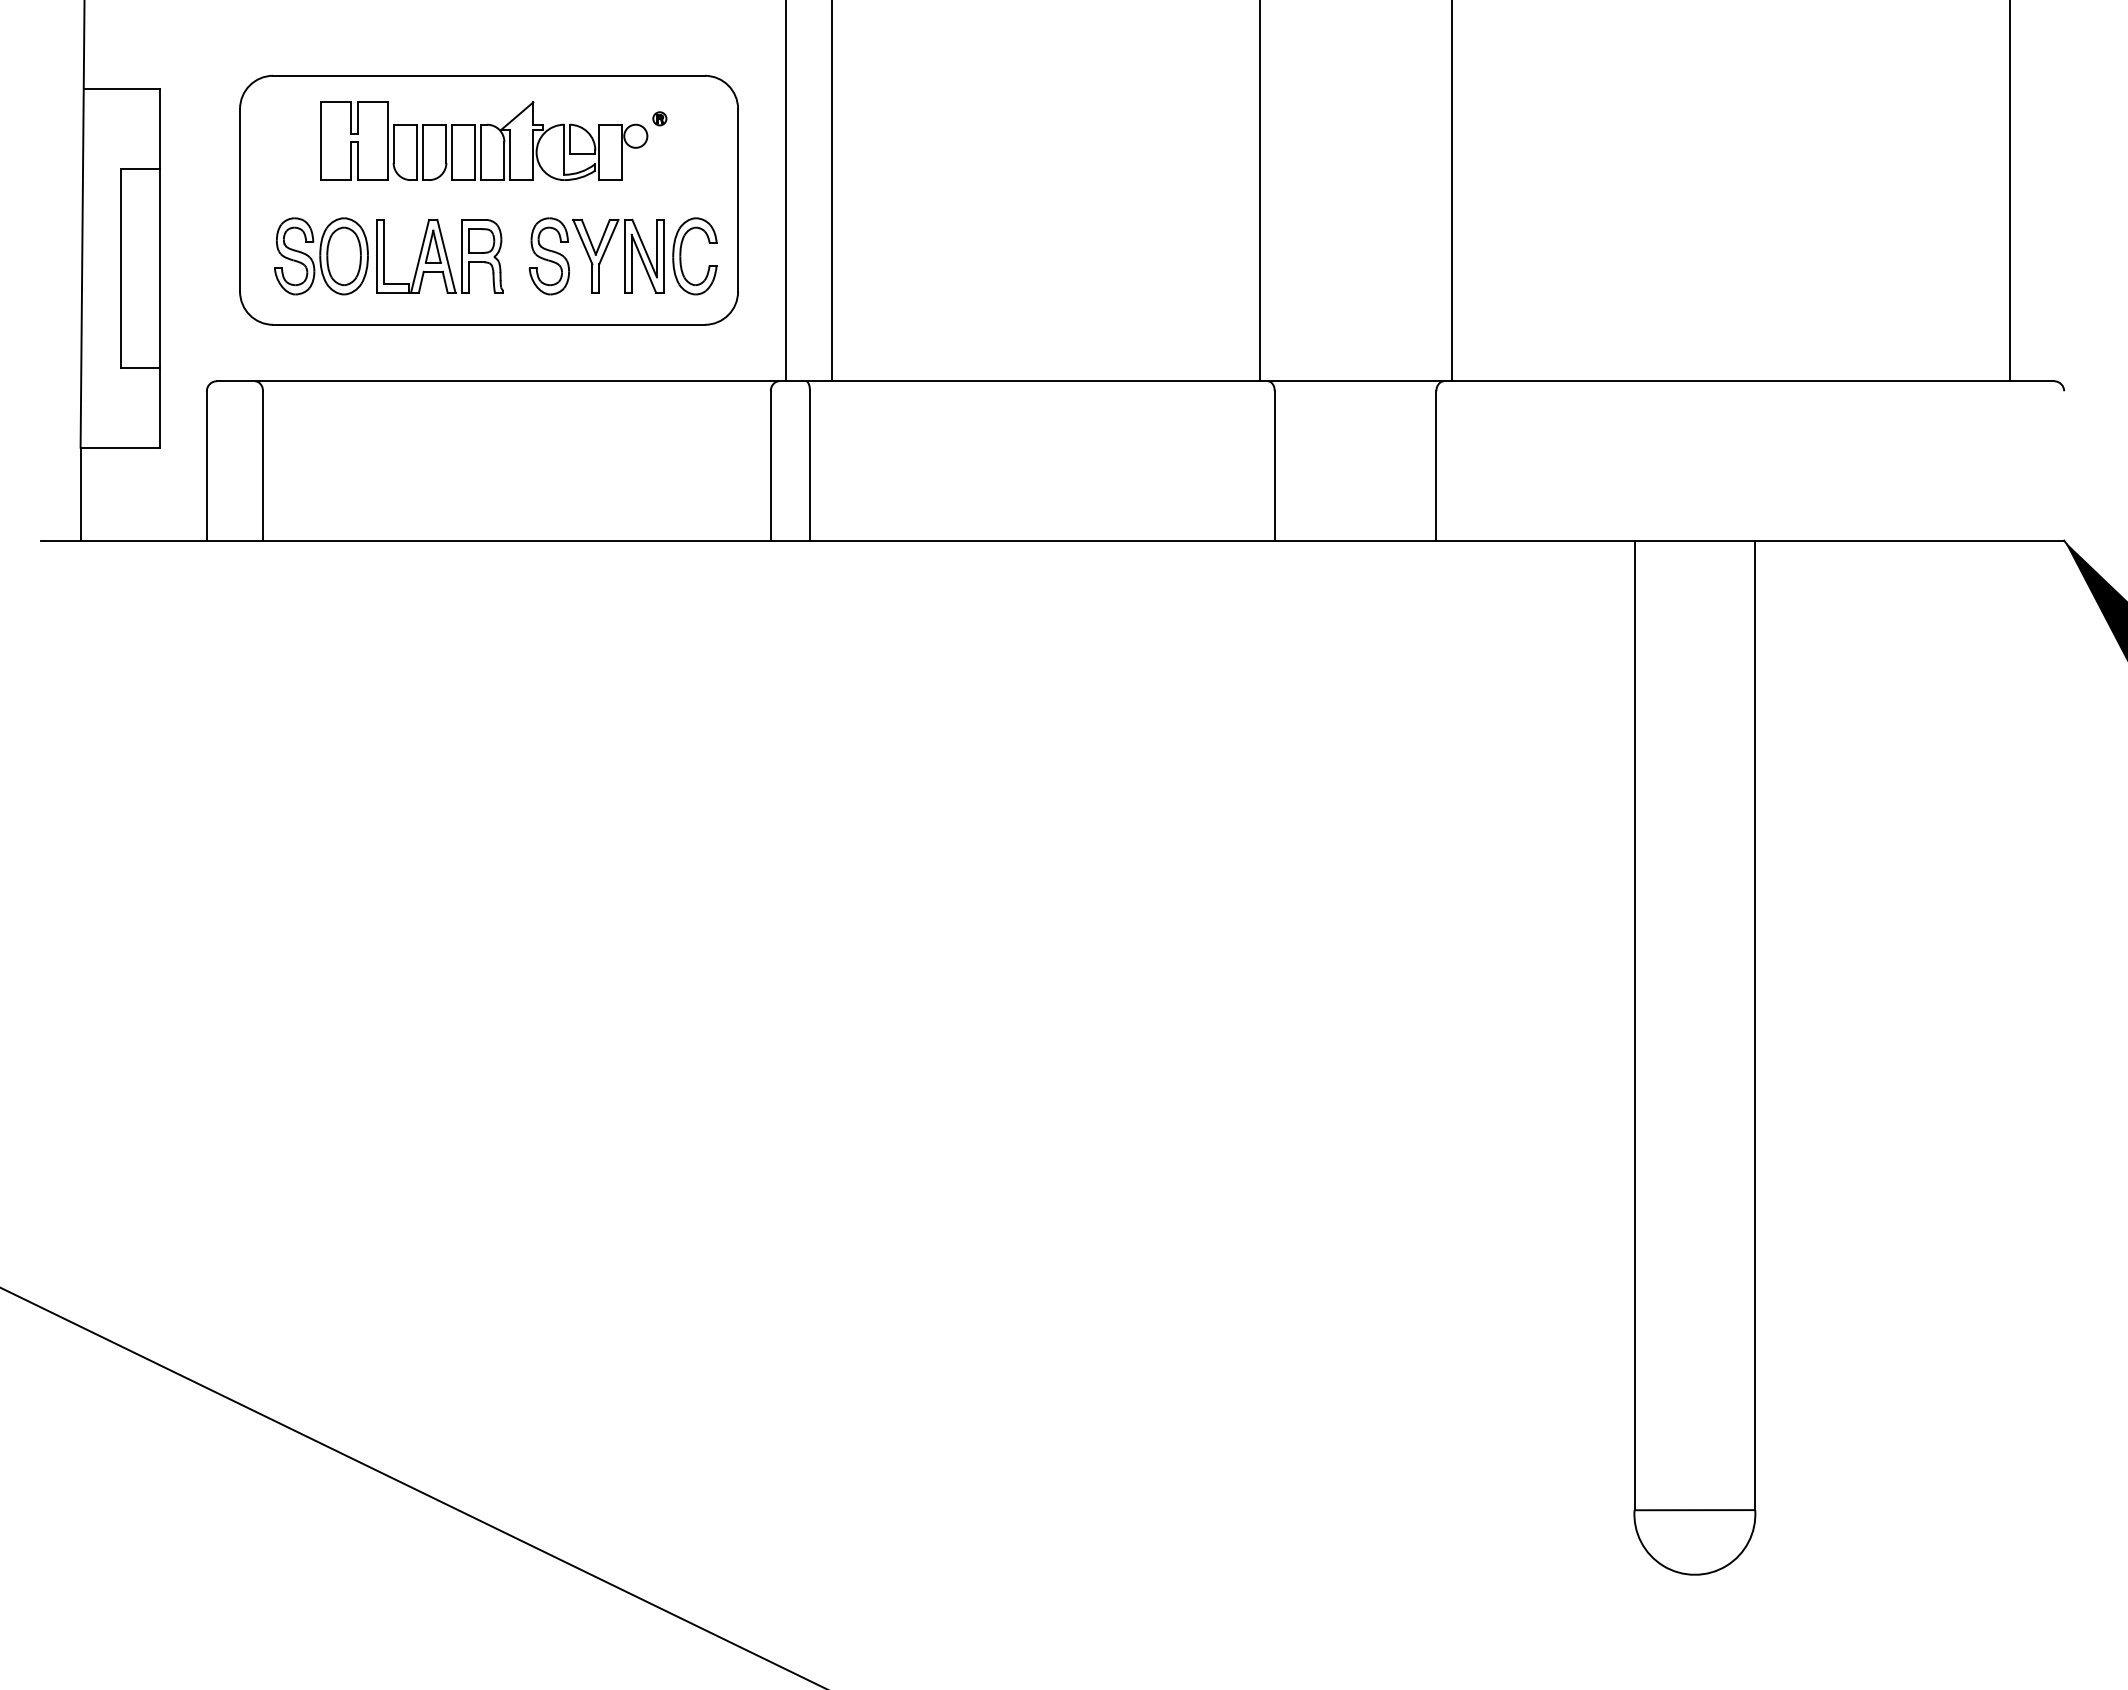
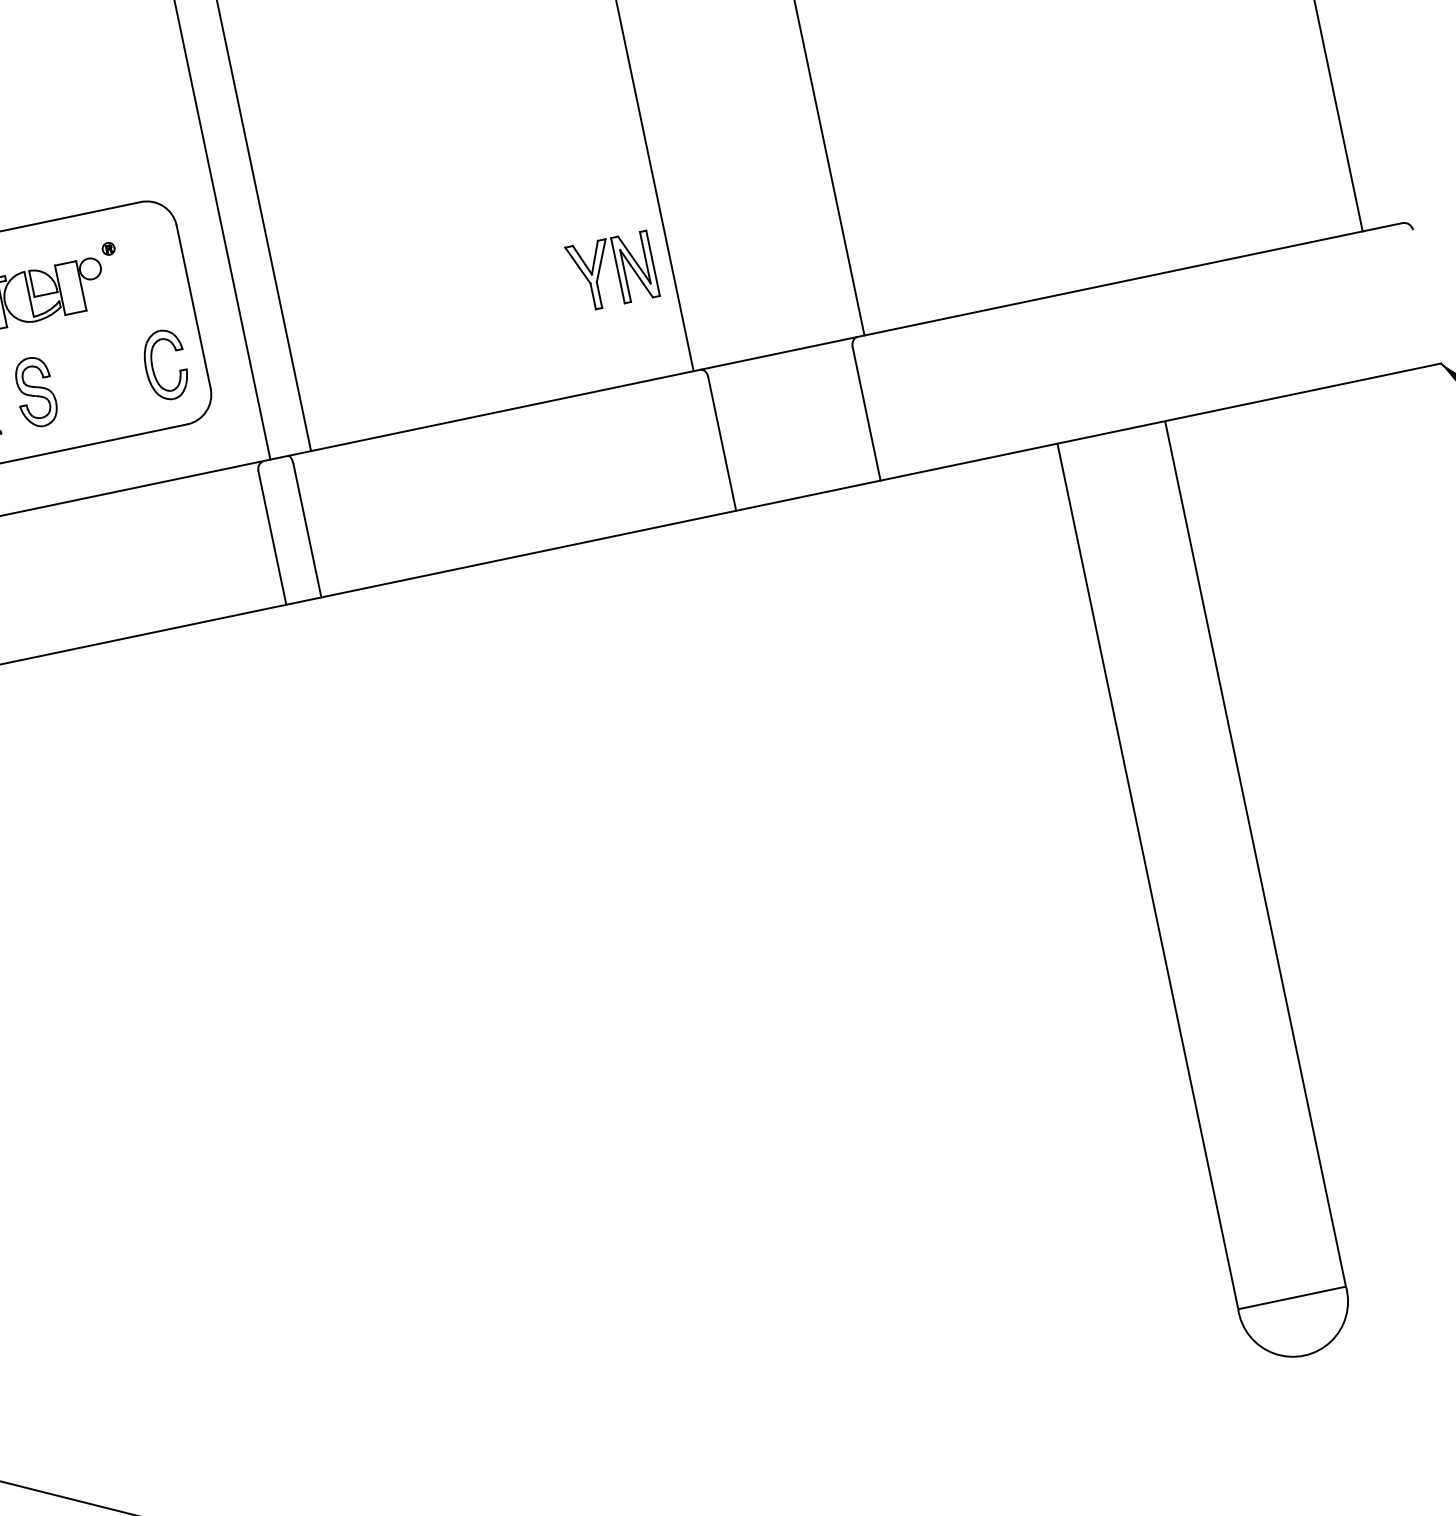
part: (618, 255) -> (612, 271), moved

